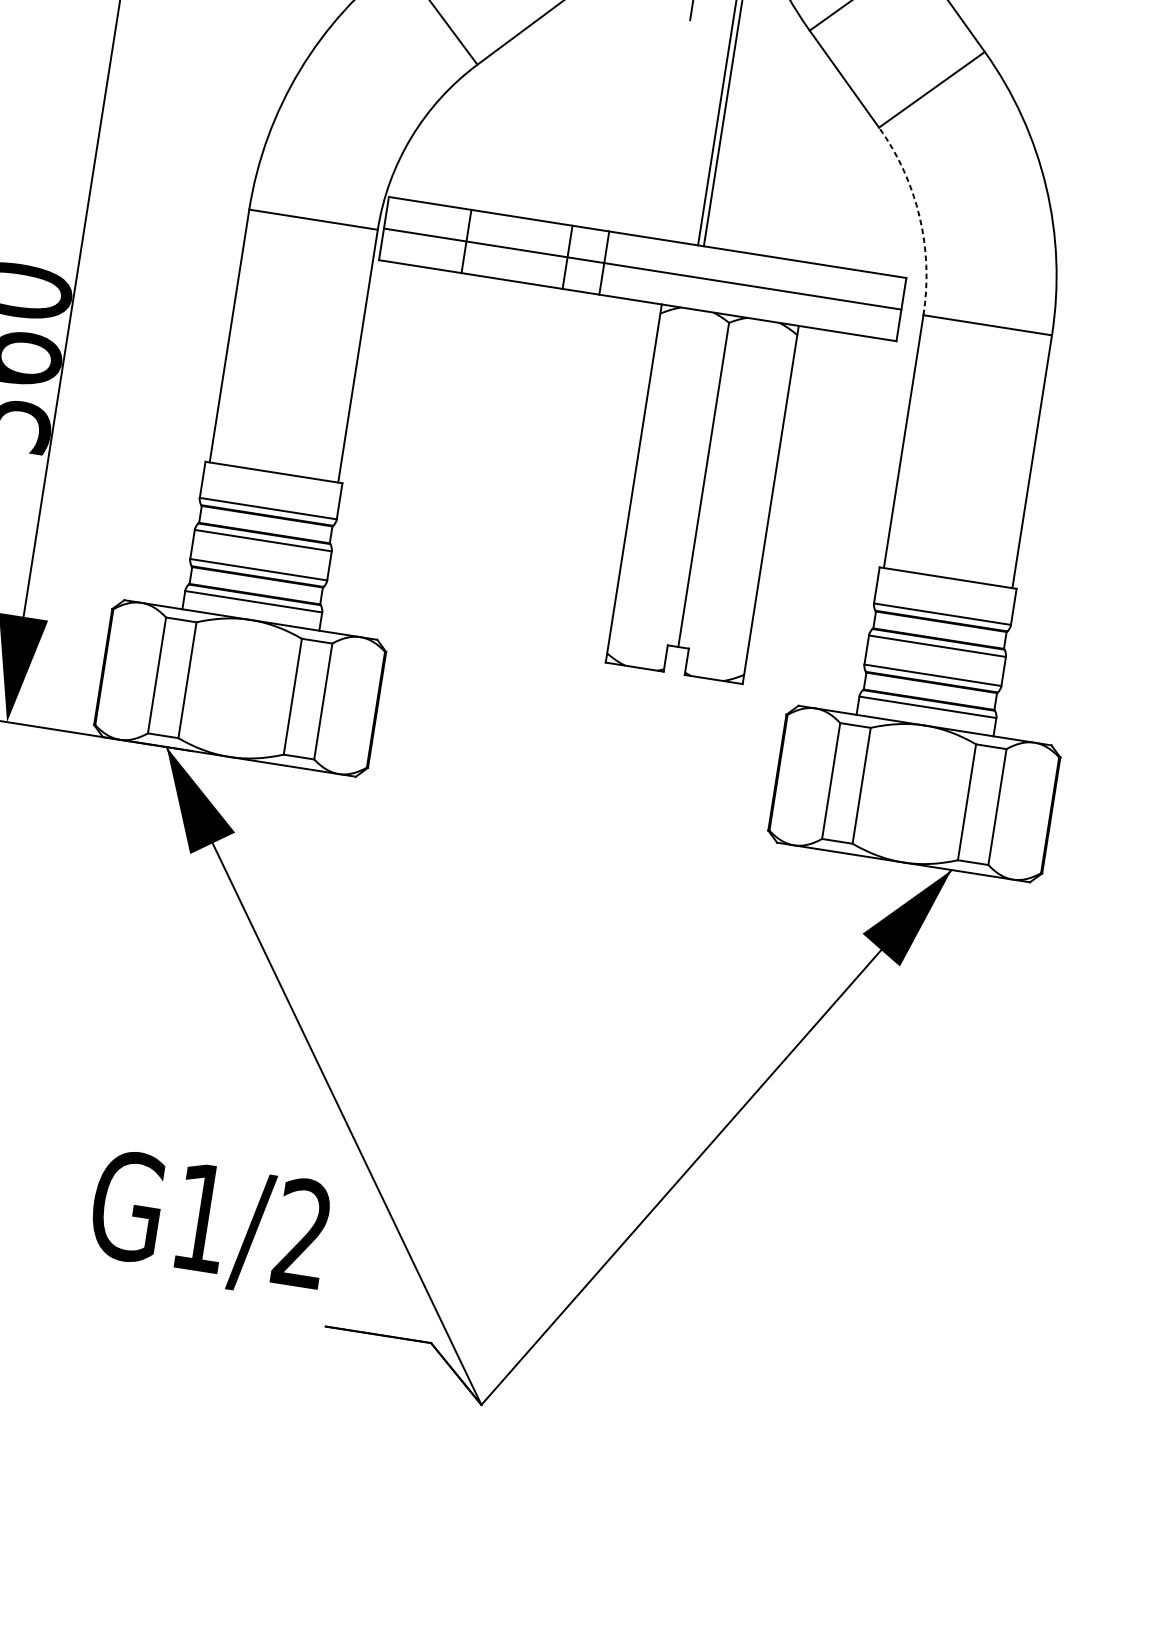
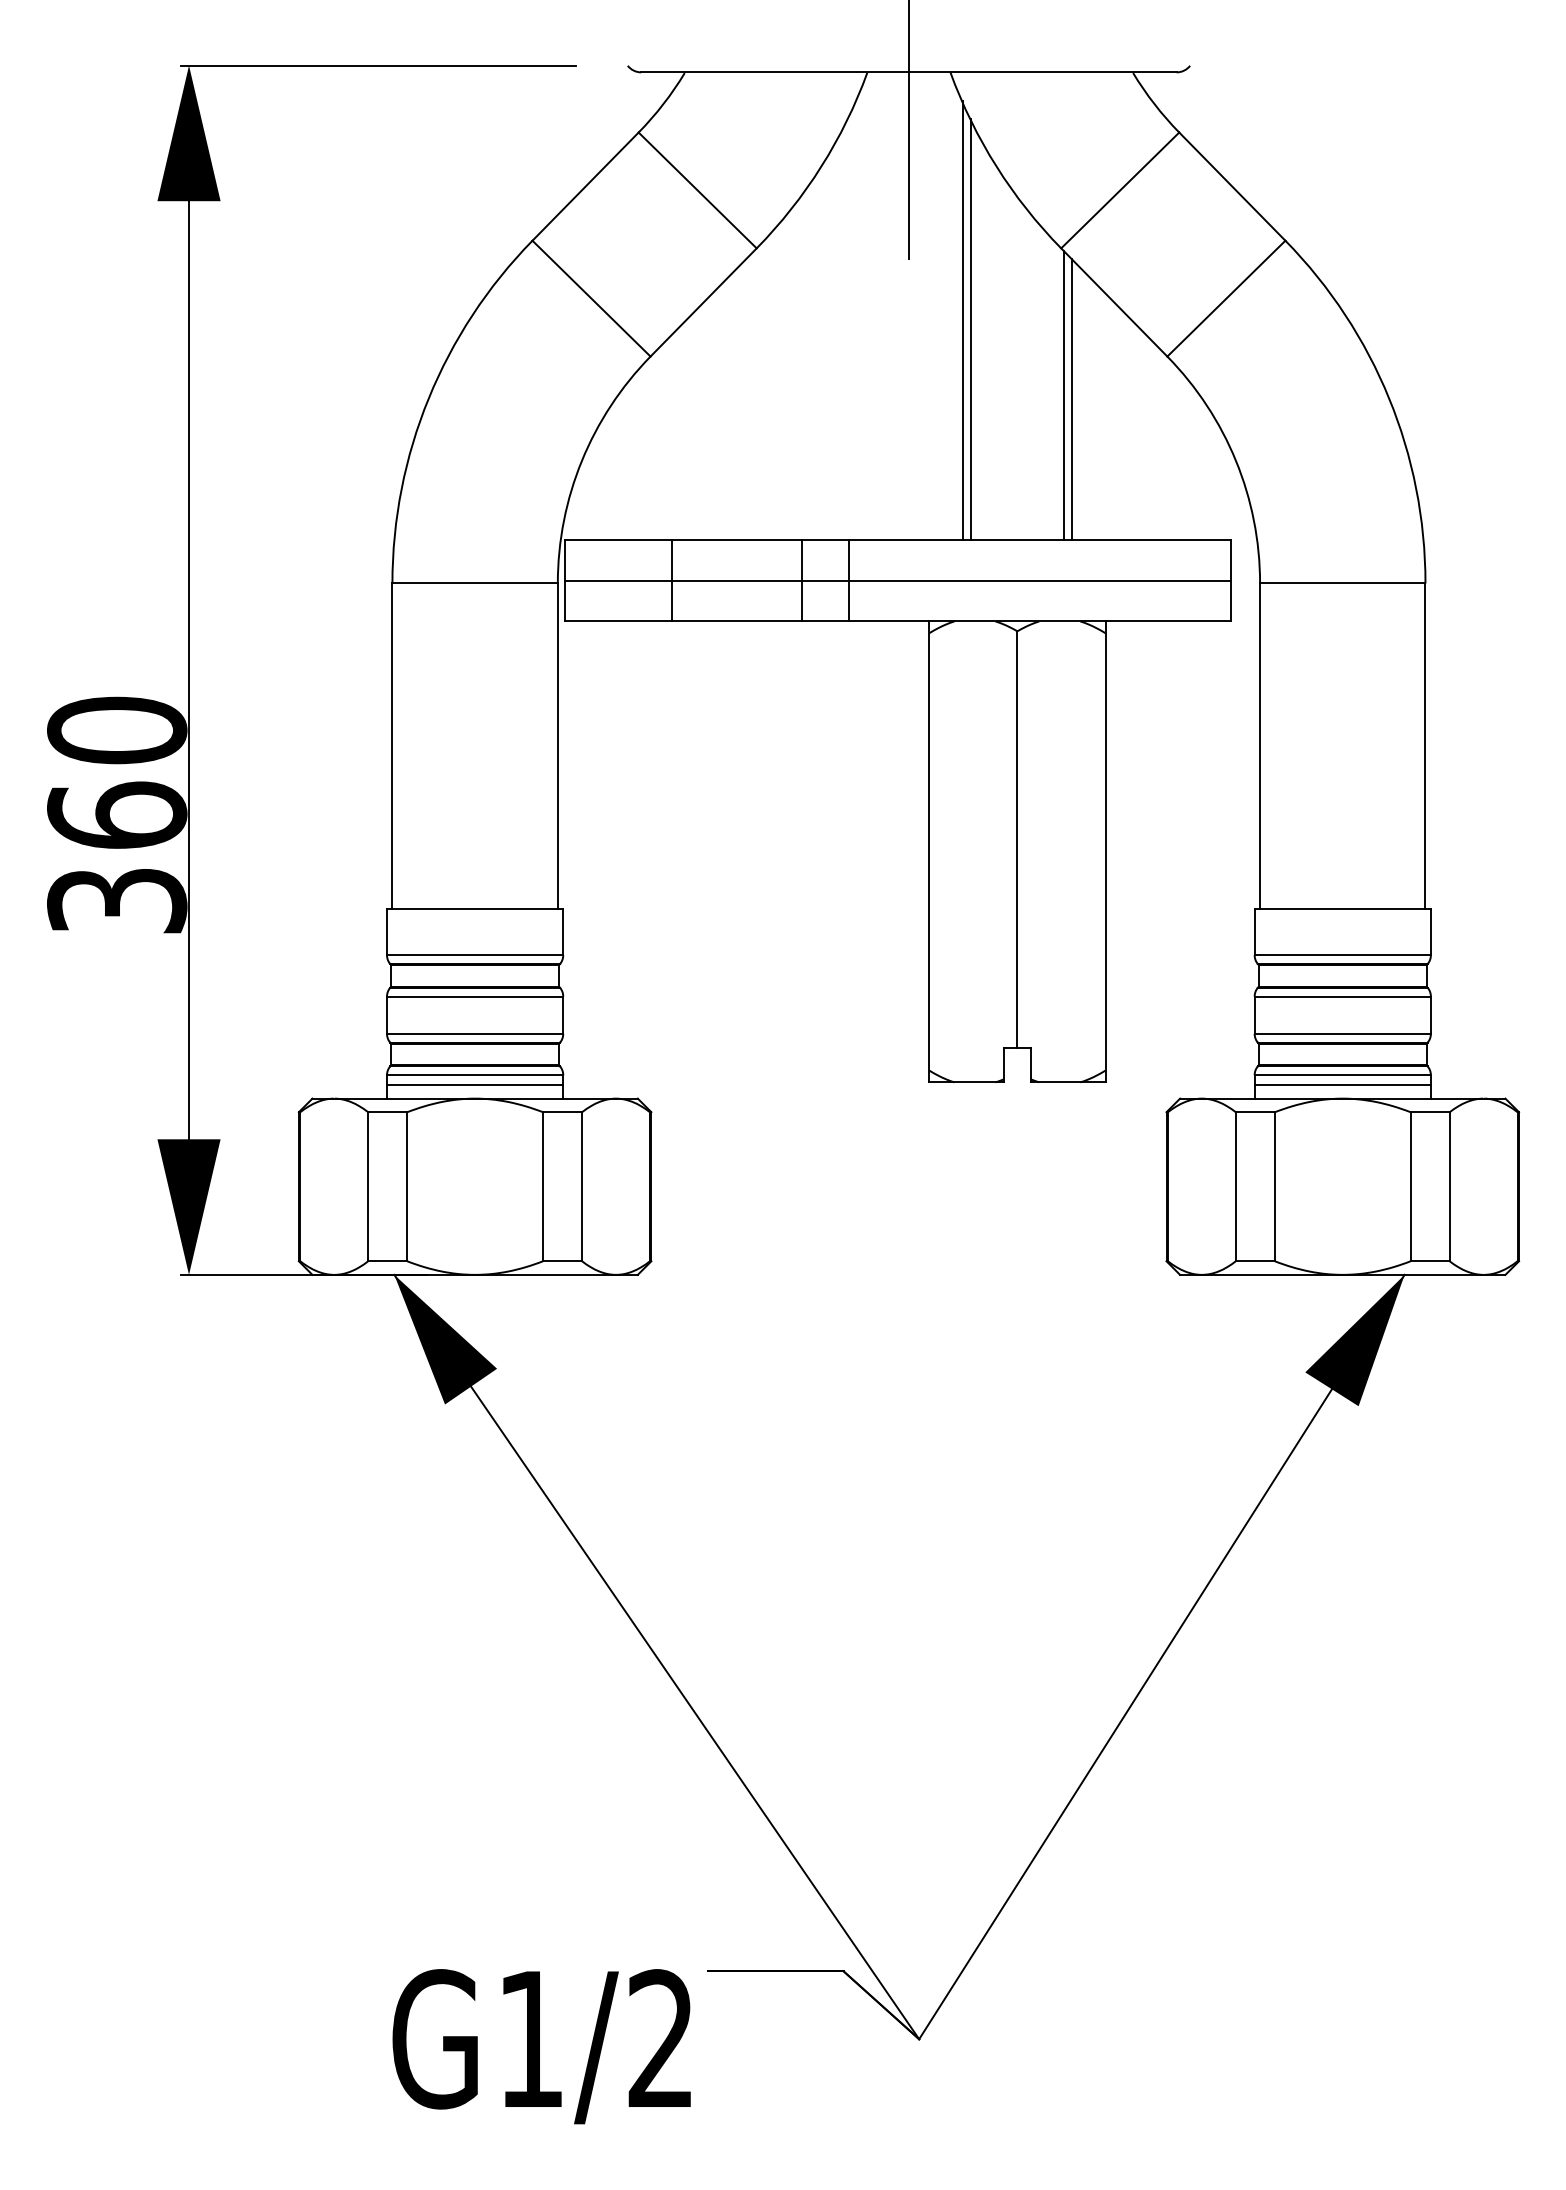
line: (794, 145) -> (1064, 395), added
line: (799, 149) -> (1071, 399), added
arc: (920, 216) -> (1236, 460), dashed -> solid
line: (252, 609) -> (475, 1085), added
line: (926, 715) -> (1342, 1085), added
text: (209, 1224) -> (541, 2046), moved

